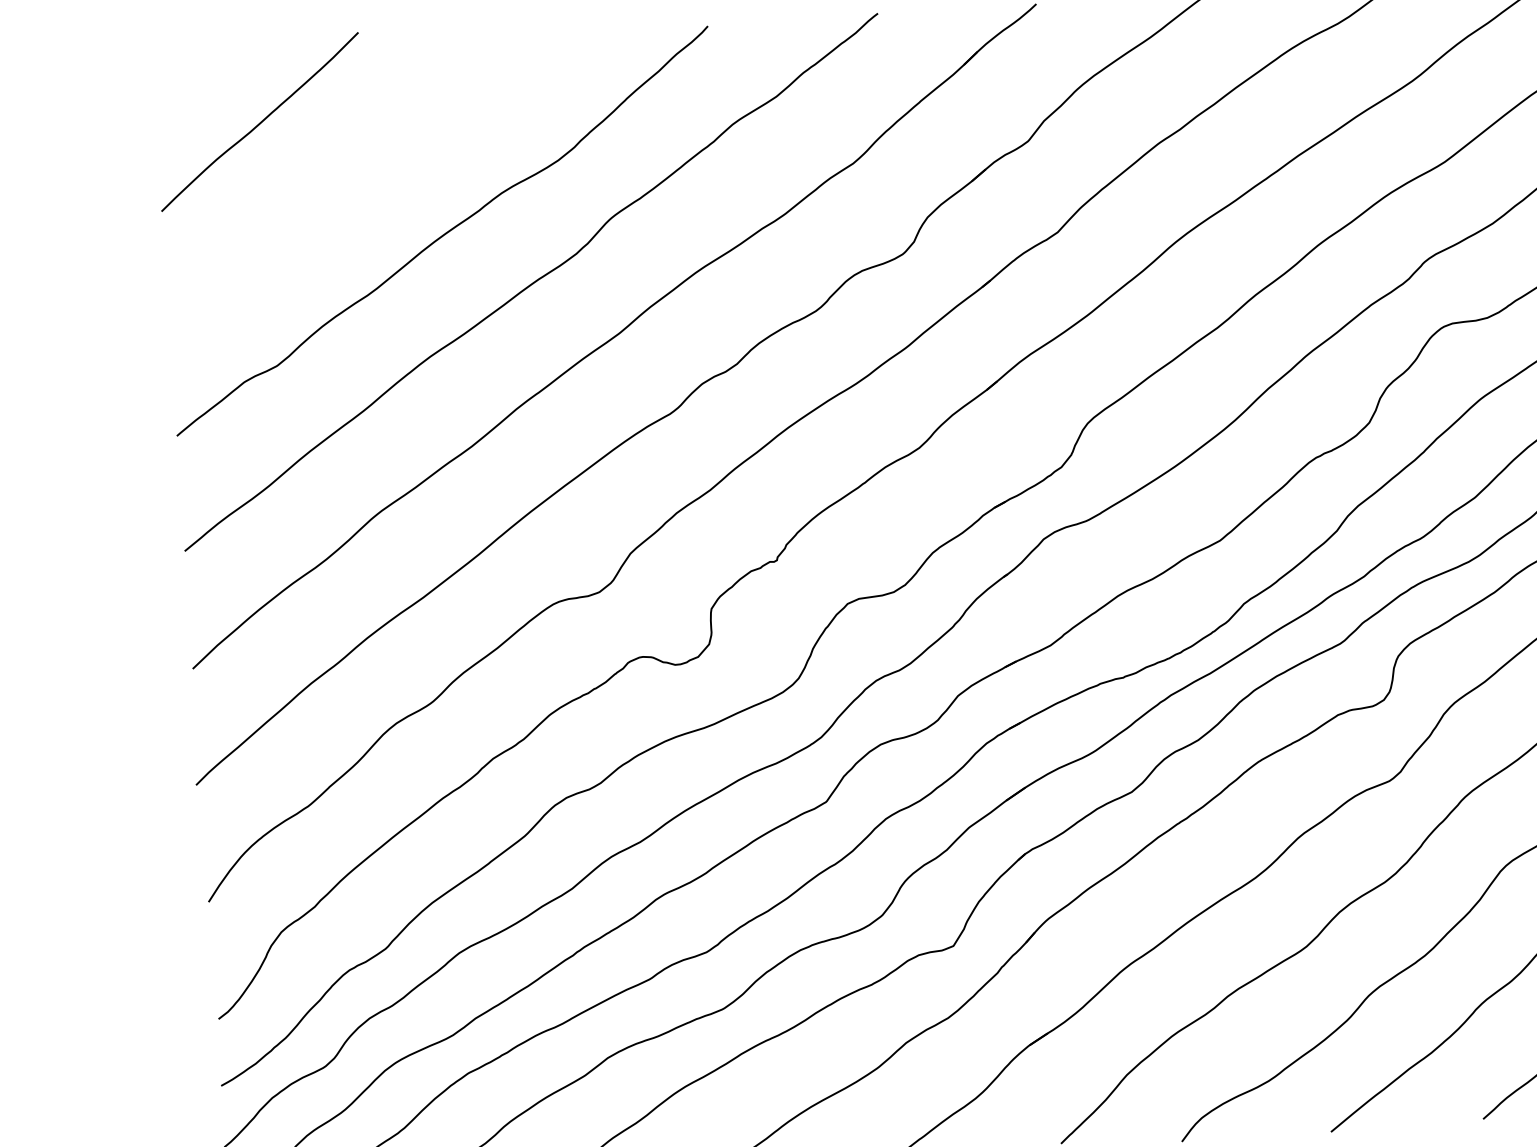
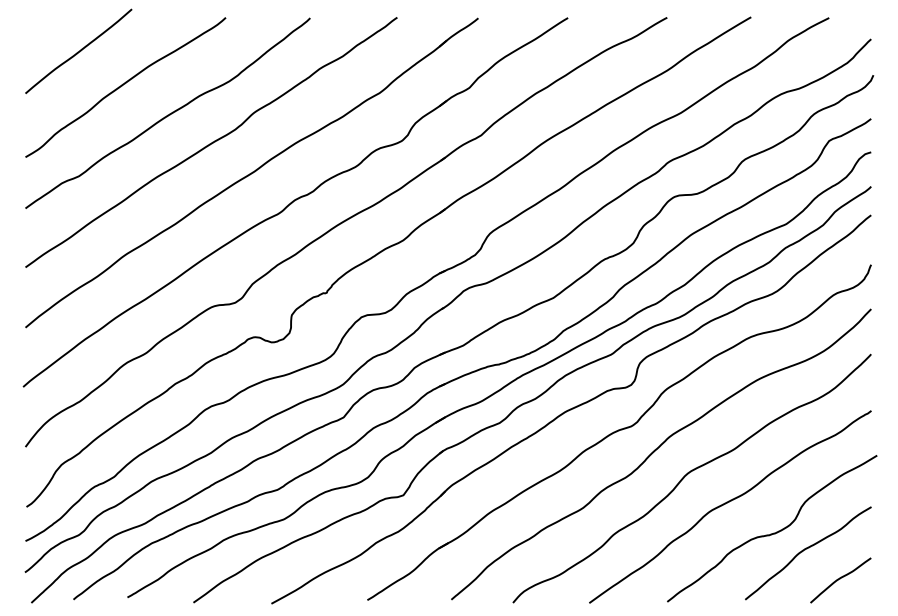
curve: (351, 182) -> (123, 85), added

